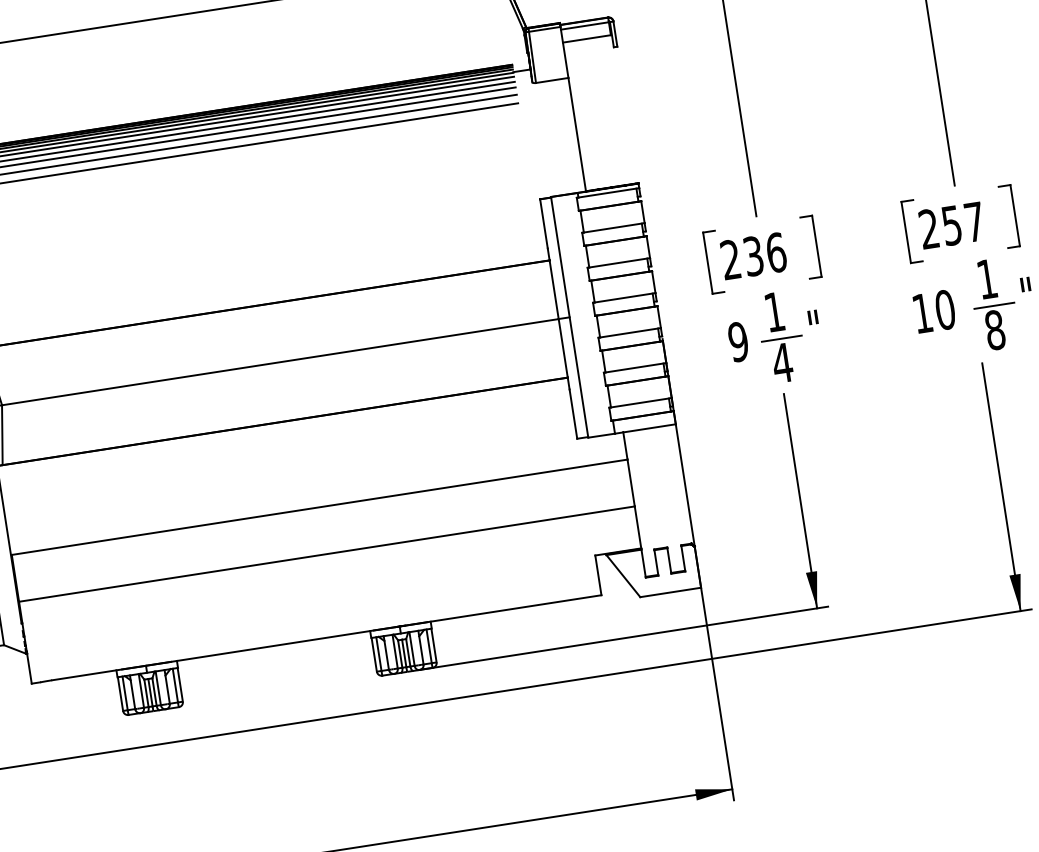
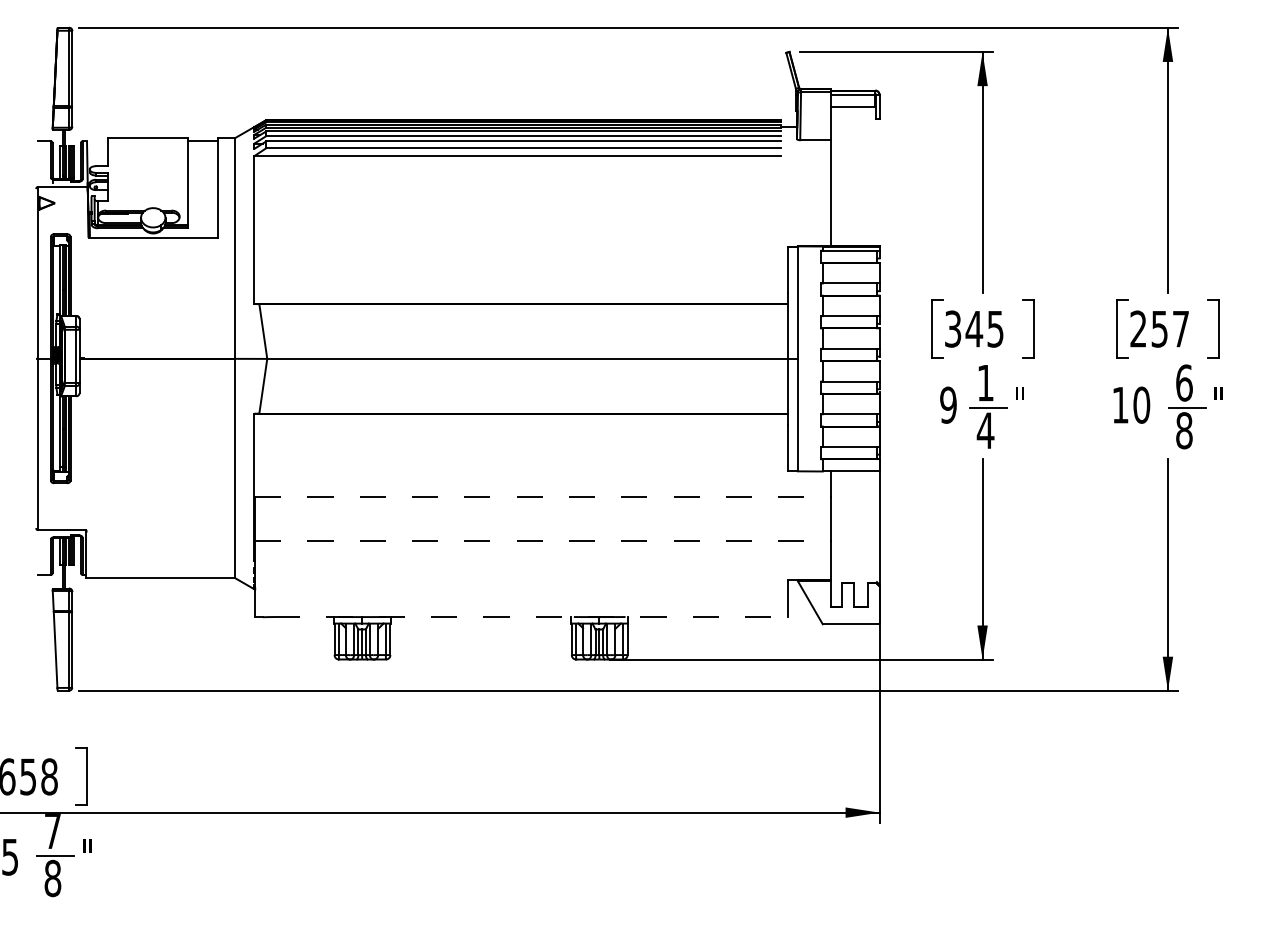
text: (753, 255) -> (974, 328), 236 -> 345
text: (987, 278) -> (1184, 382), 1 -> 6
line: (319, 506) -> (542, 496), solid -> dashed
line: (326, 553) -> (542, 540), solid -> dashed
line: (326, 638) -> (530, 617), solid -> dashed

